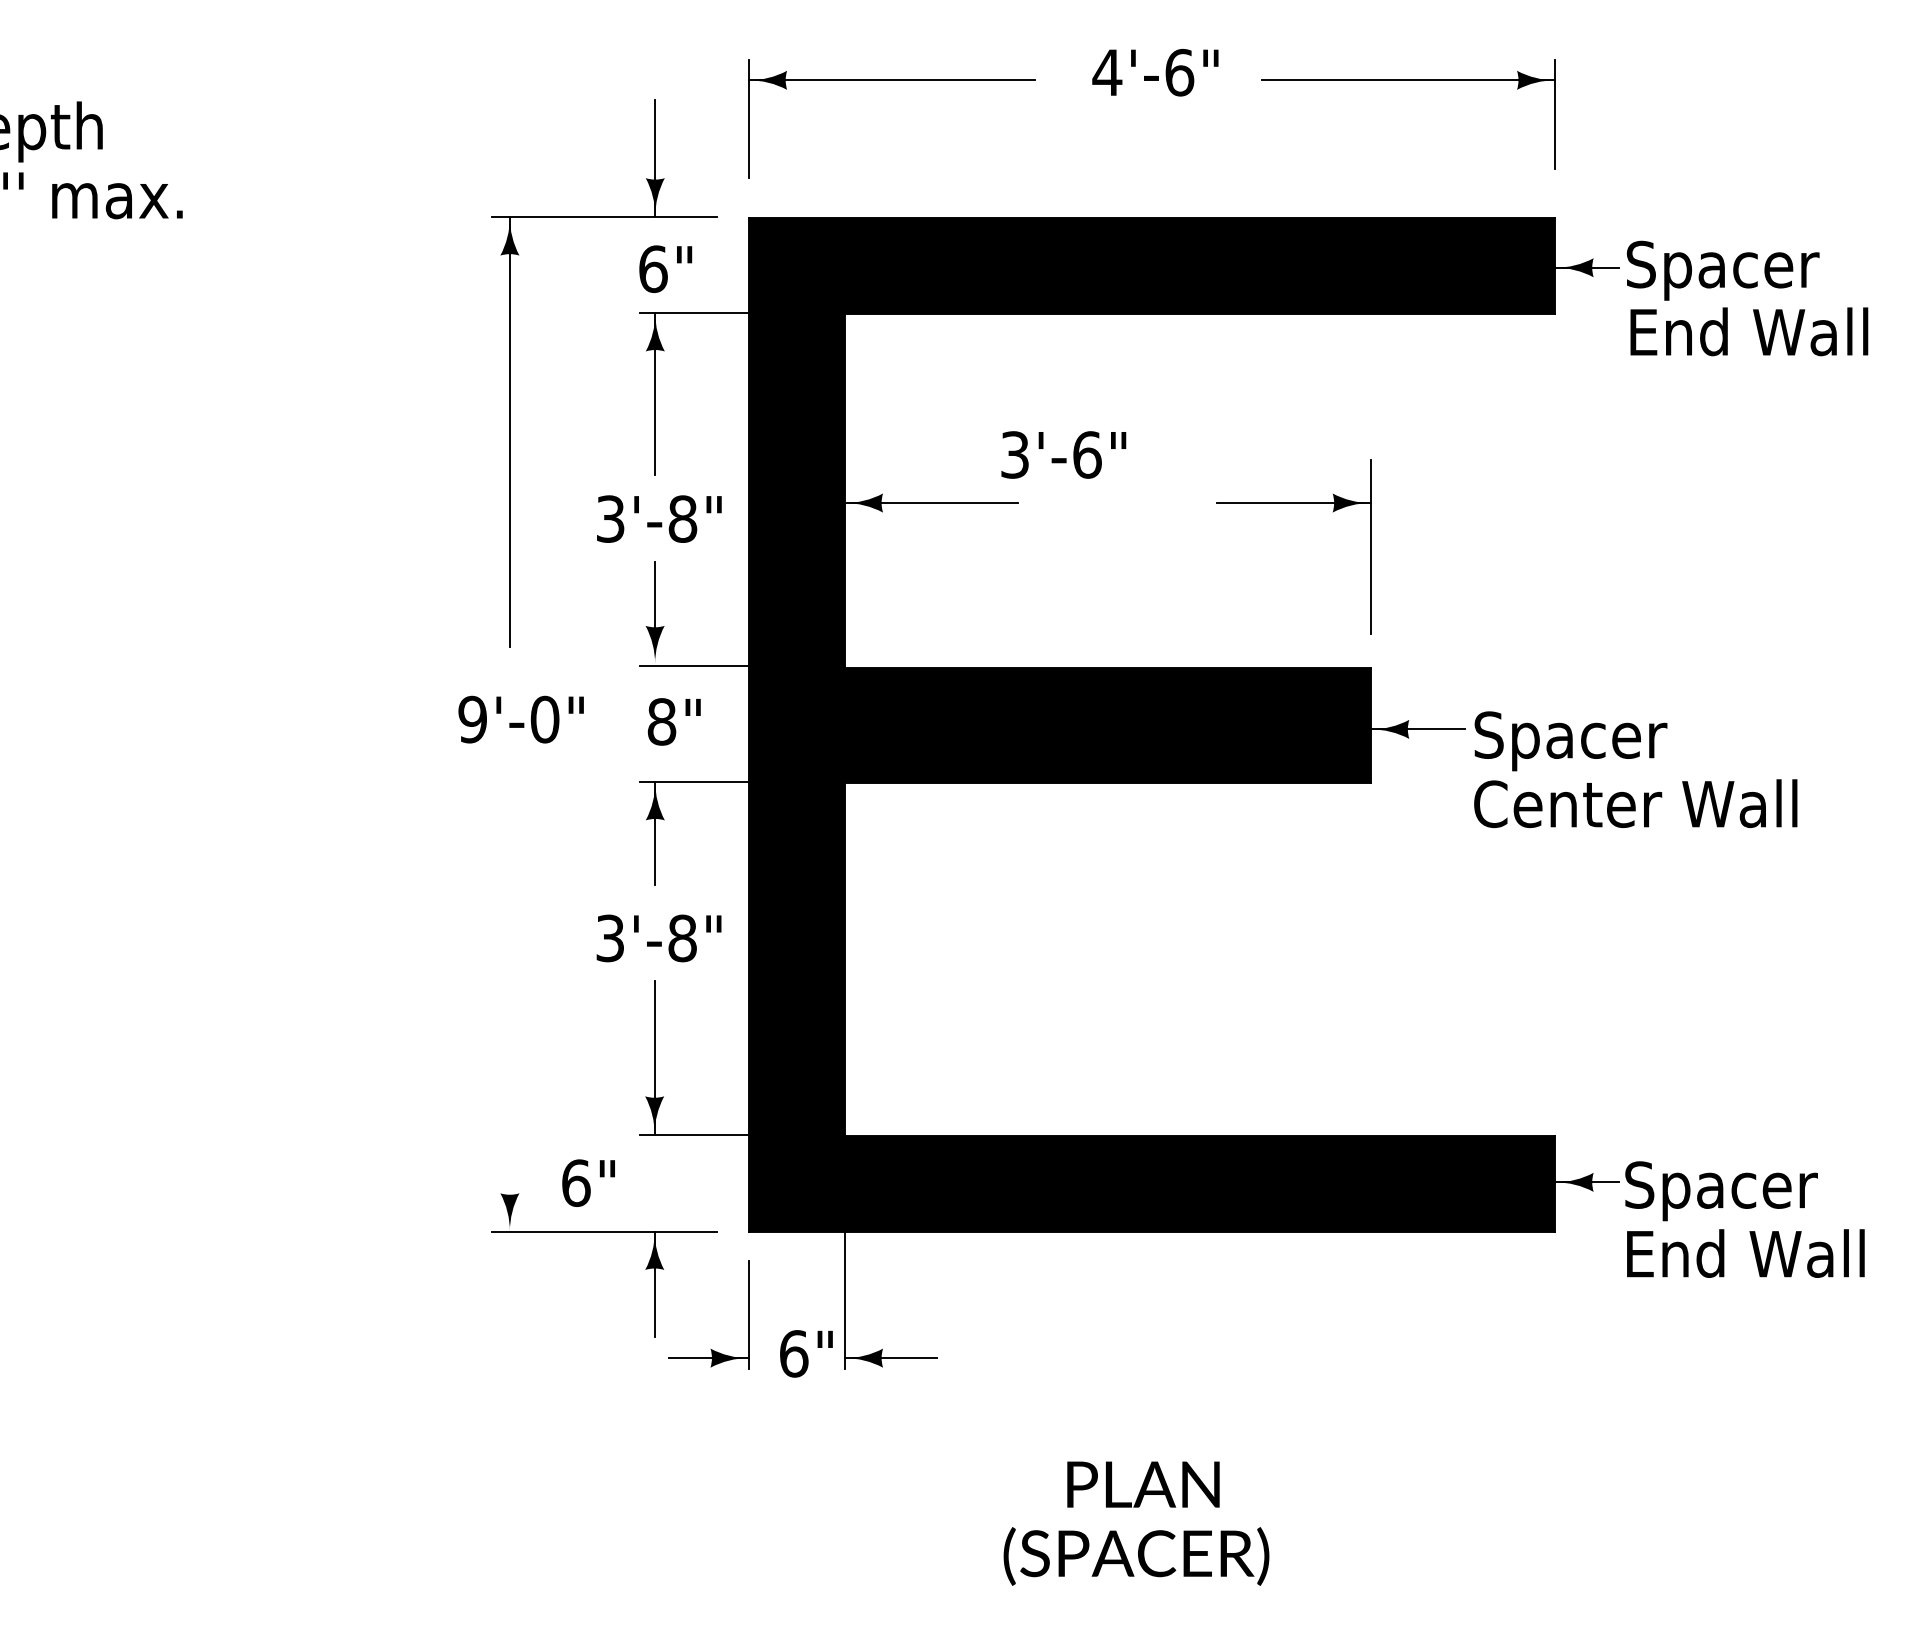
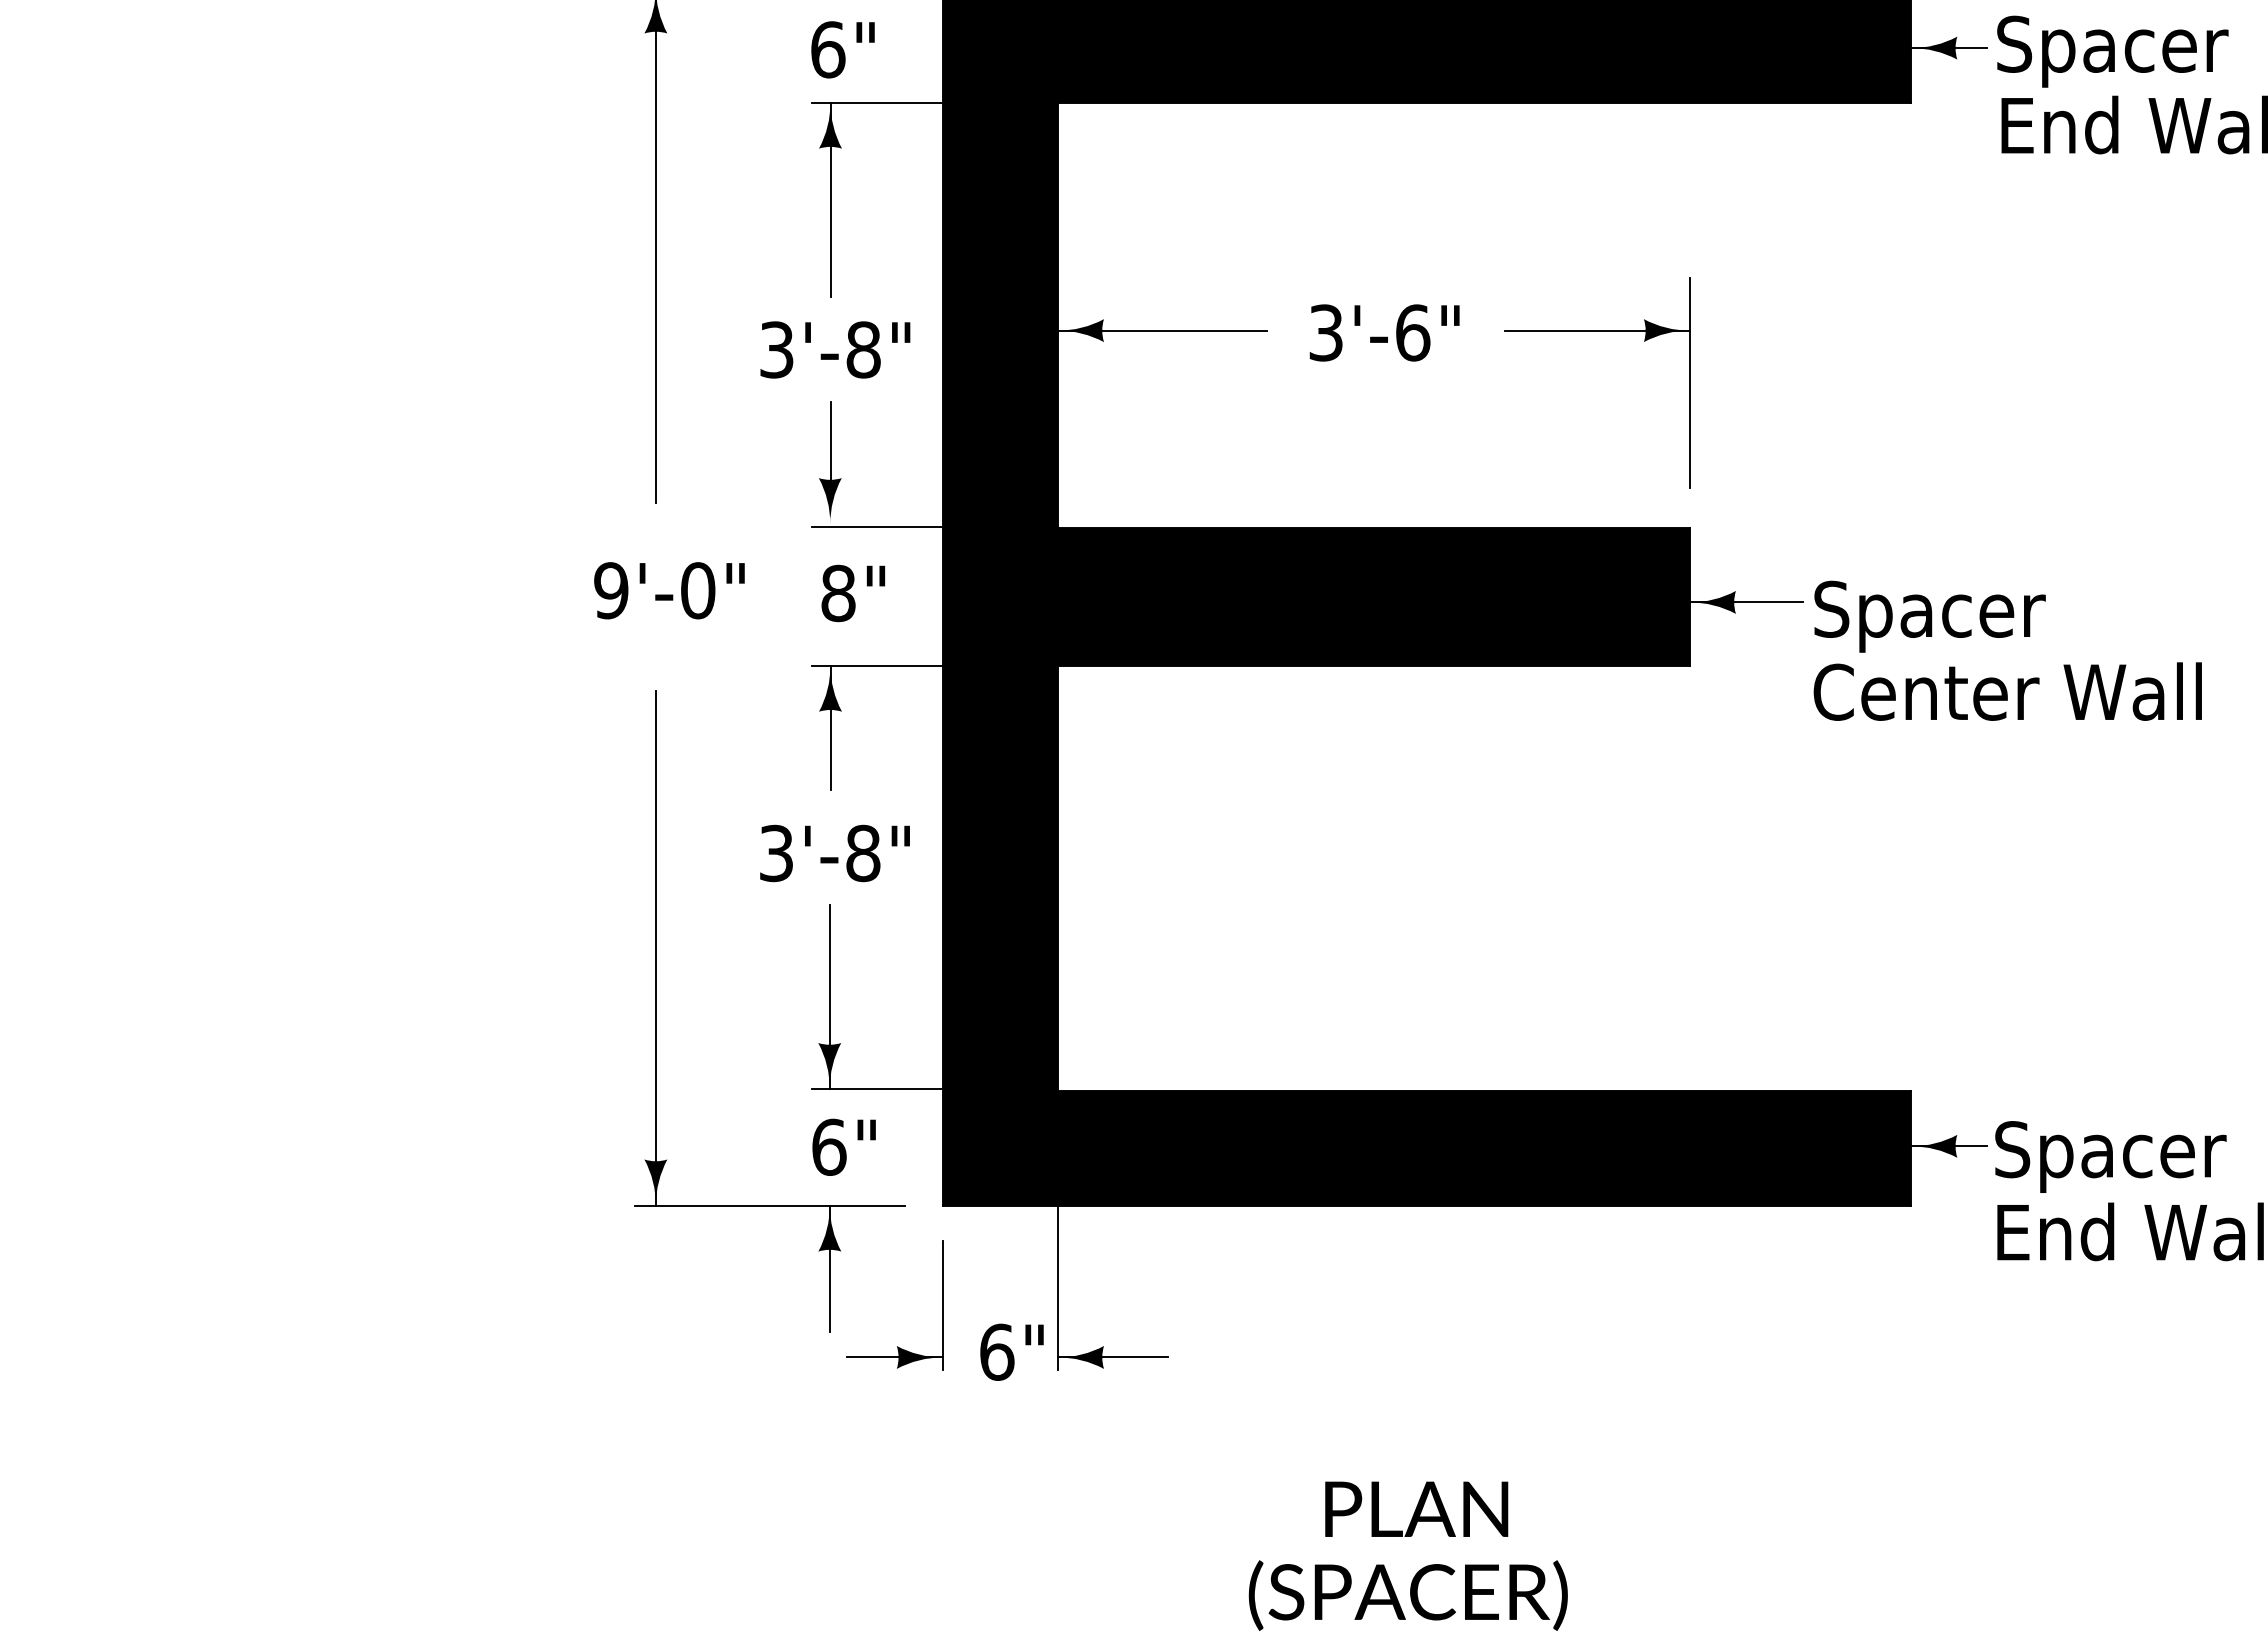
text: (1063, 454) -> (1384, 332), moved
line: (509, 1017) -> (655, 948), added
text: (588, 1182) -> (843, 1146), moved

